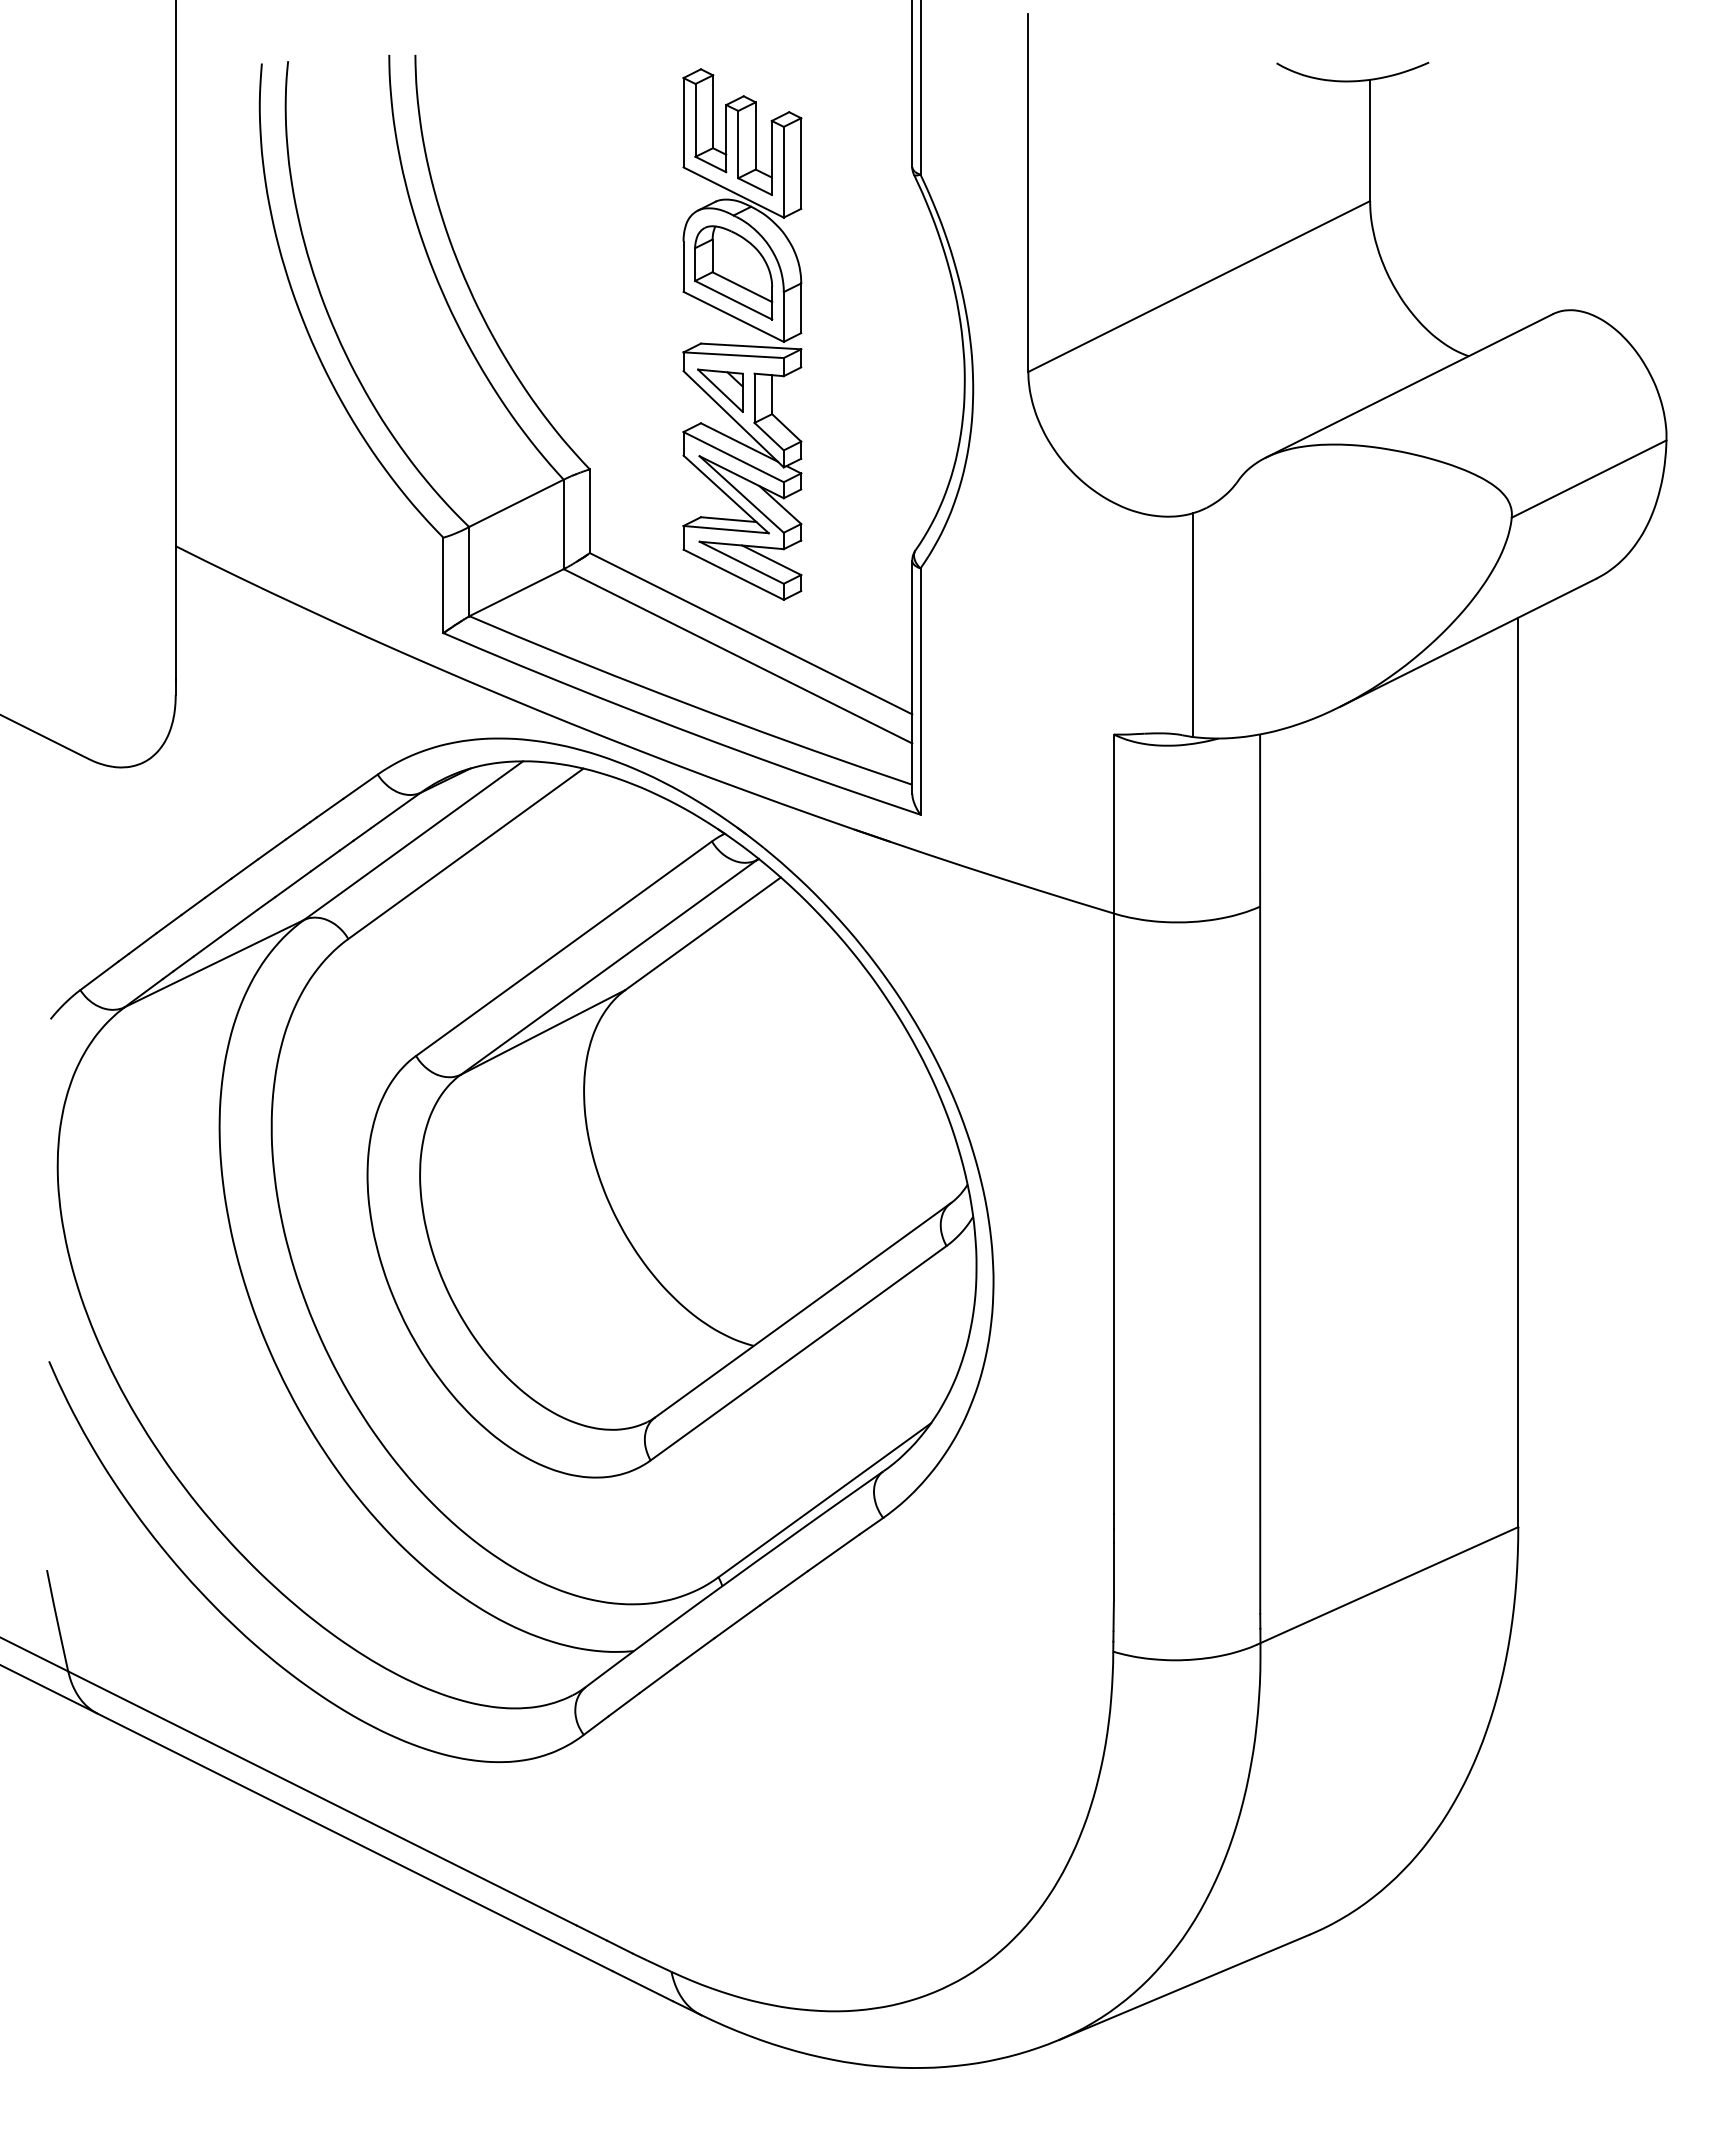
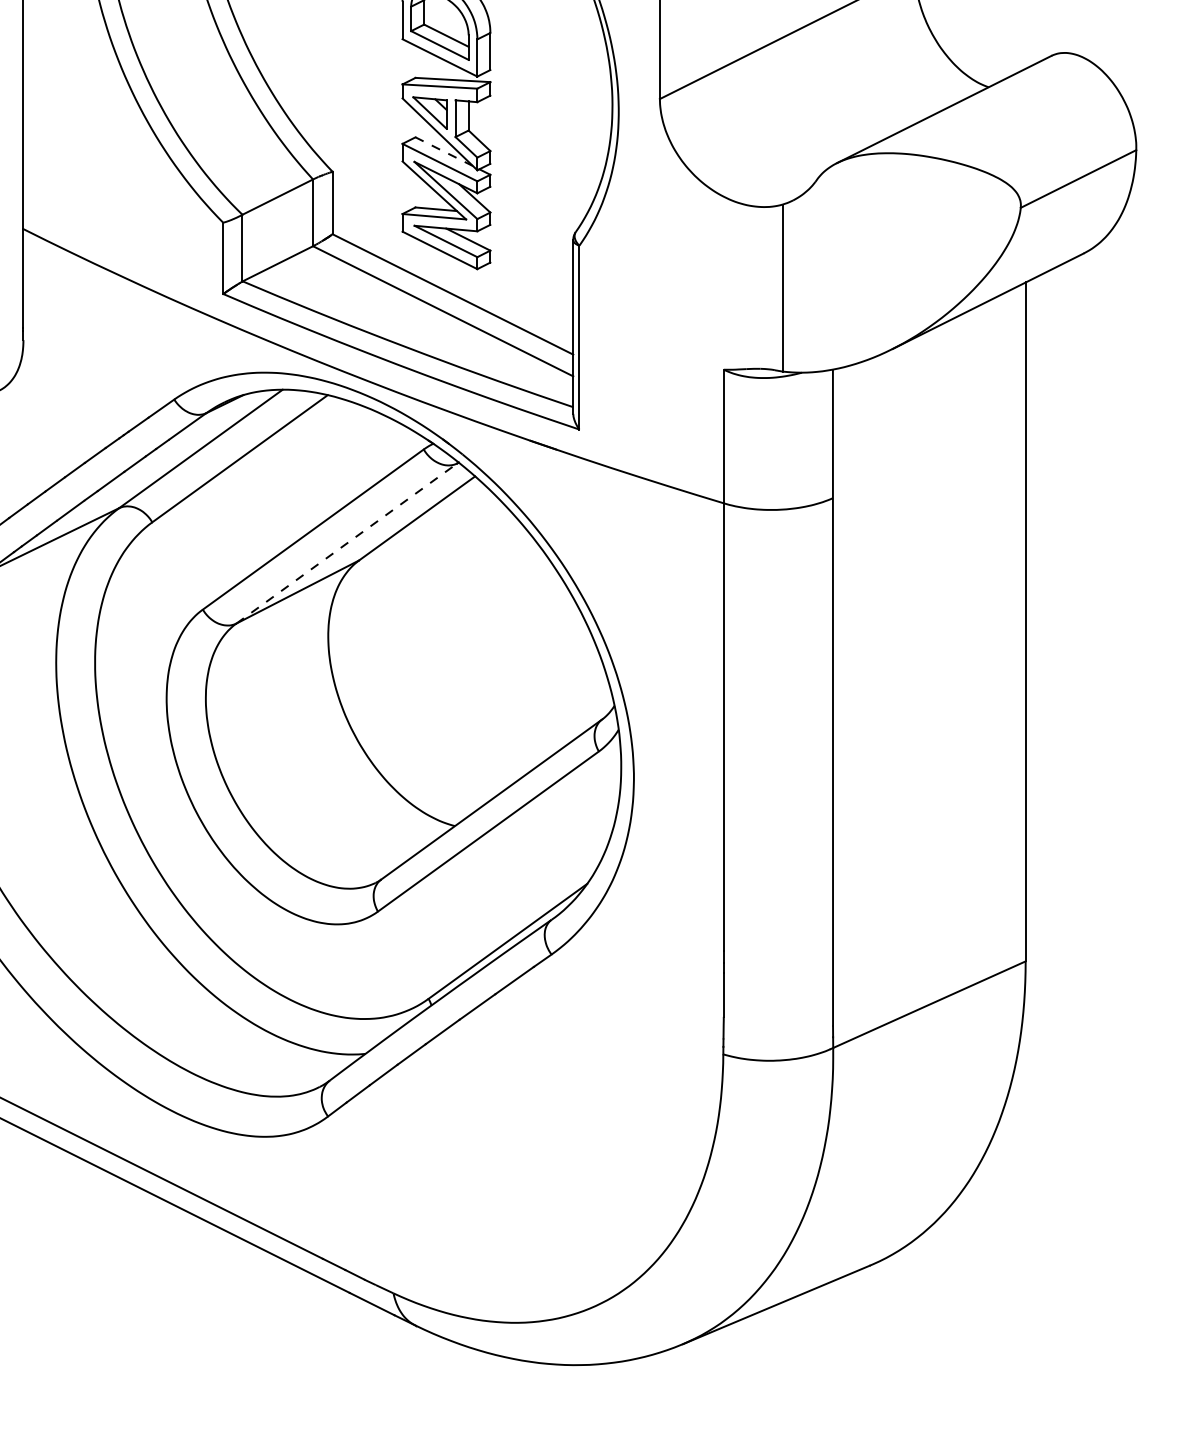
line: (738, 442) -> (443, 151), solid -> dashed
line: (608, 967) -> (346, 543), solid -> dashed

